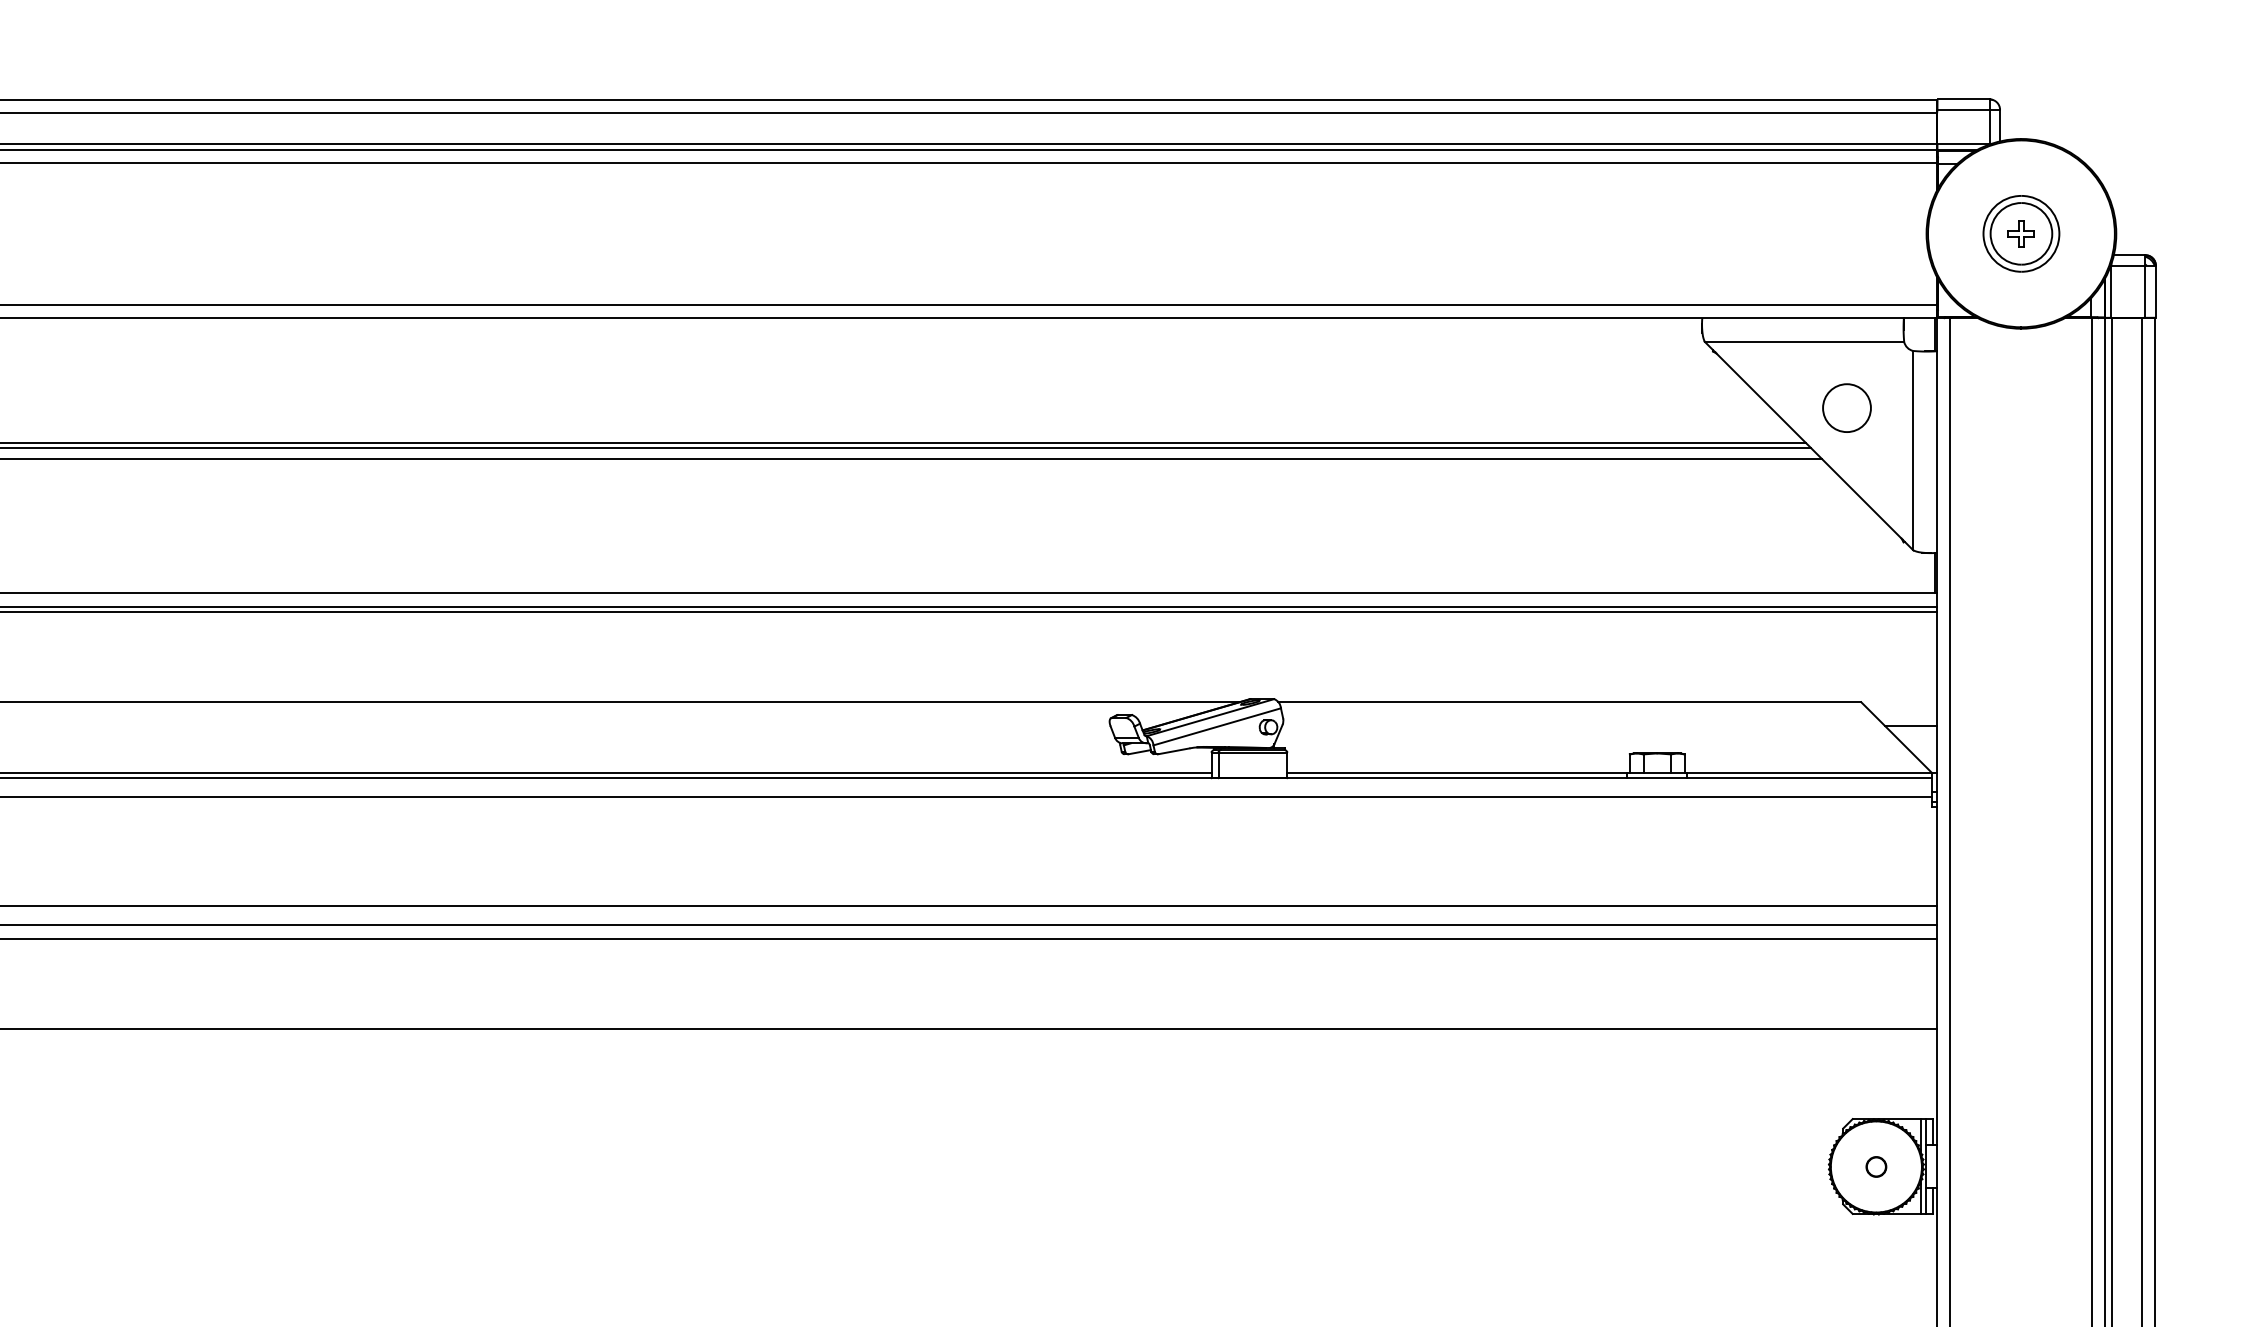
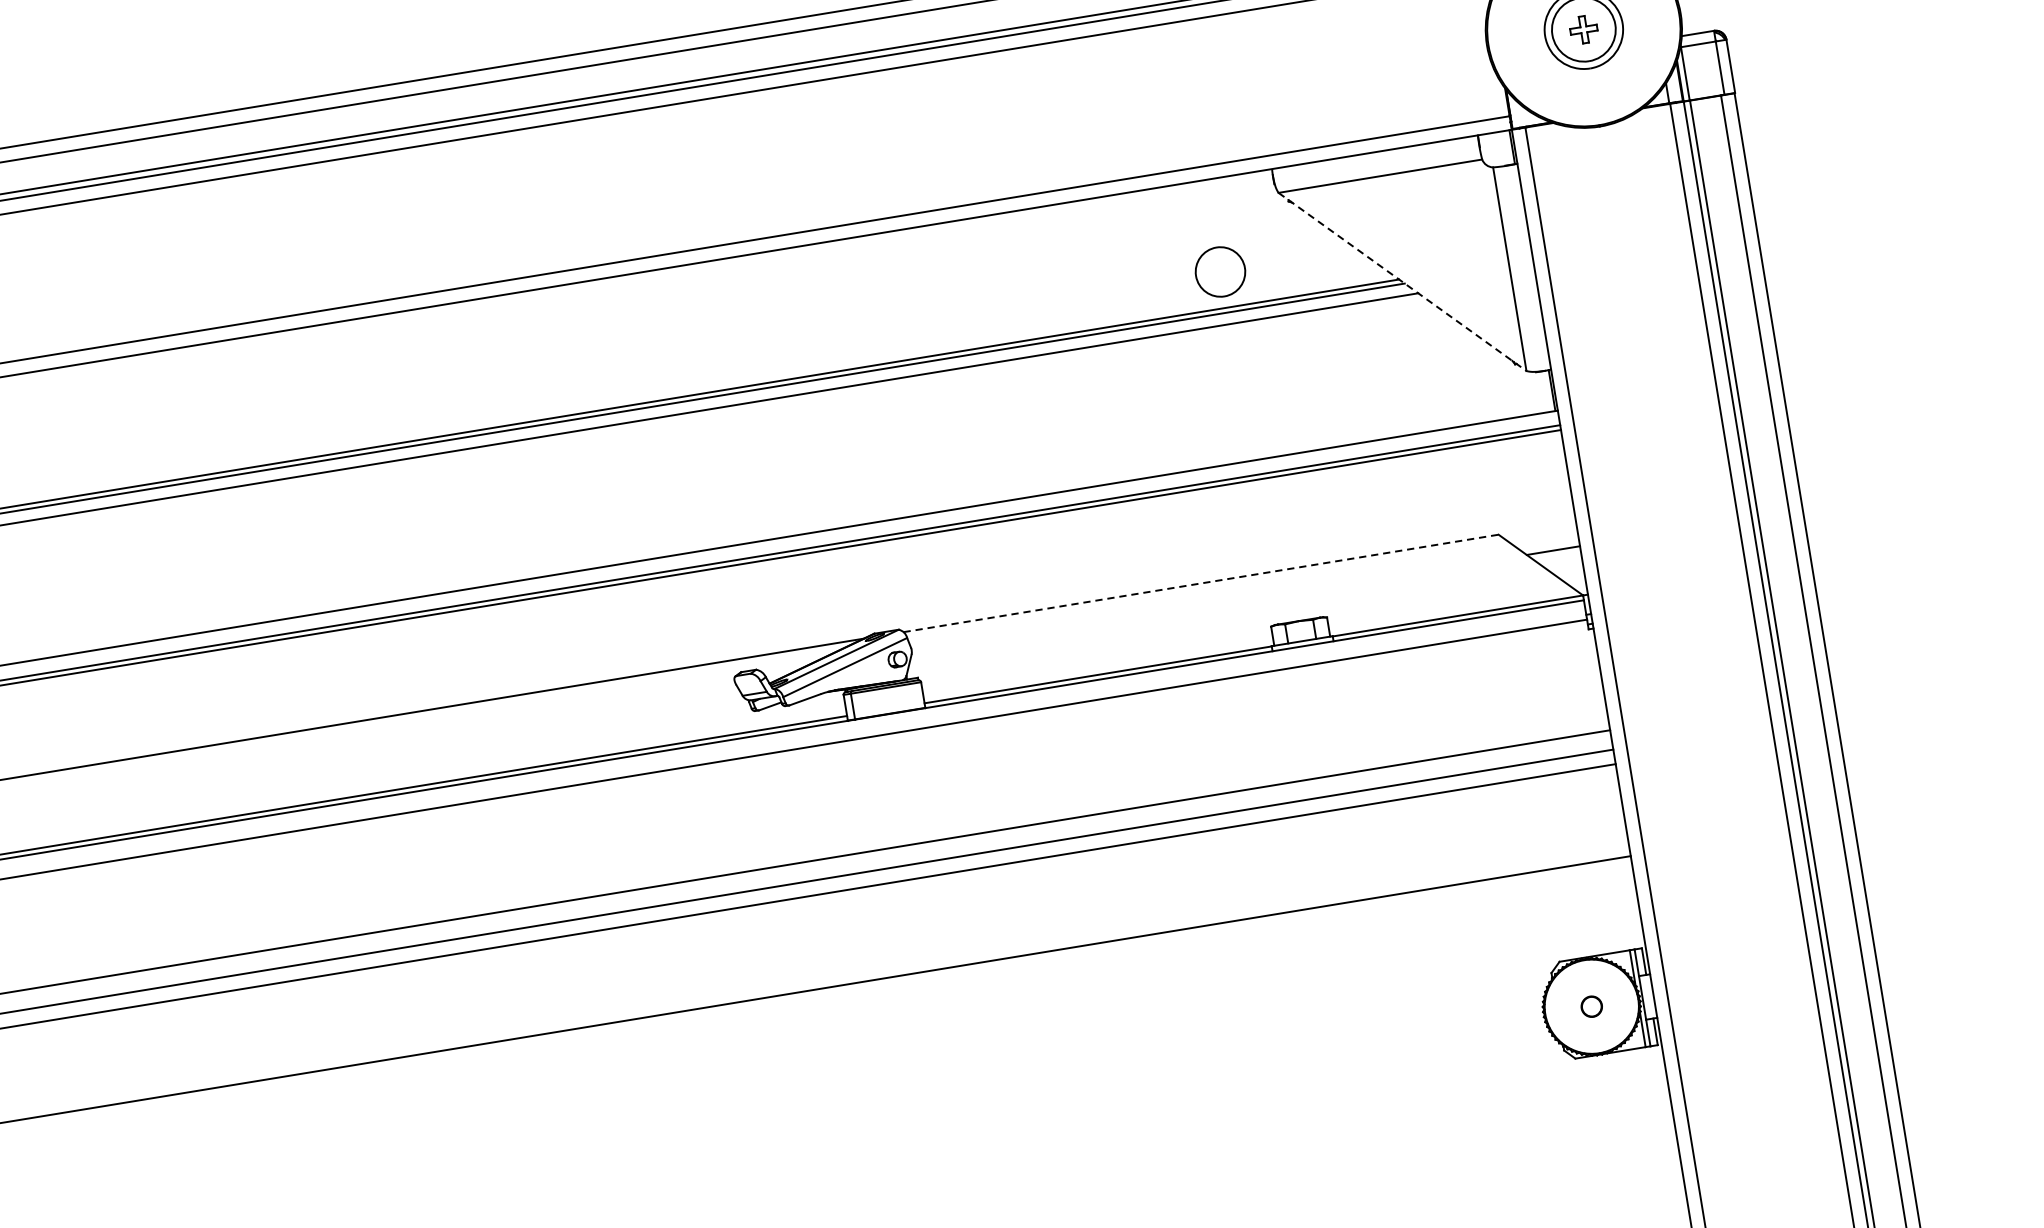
circle: (1846, 407) -> (1219, 271), moved
line: (1809, 446) -> (1403, 282), solid -> dashed
line: (1570, 702) -> (1201, 583), solid -> dashed

